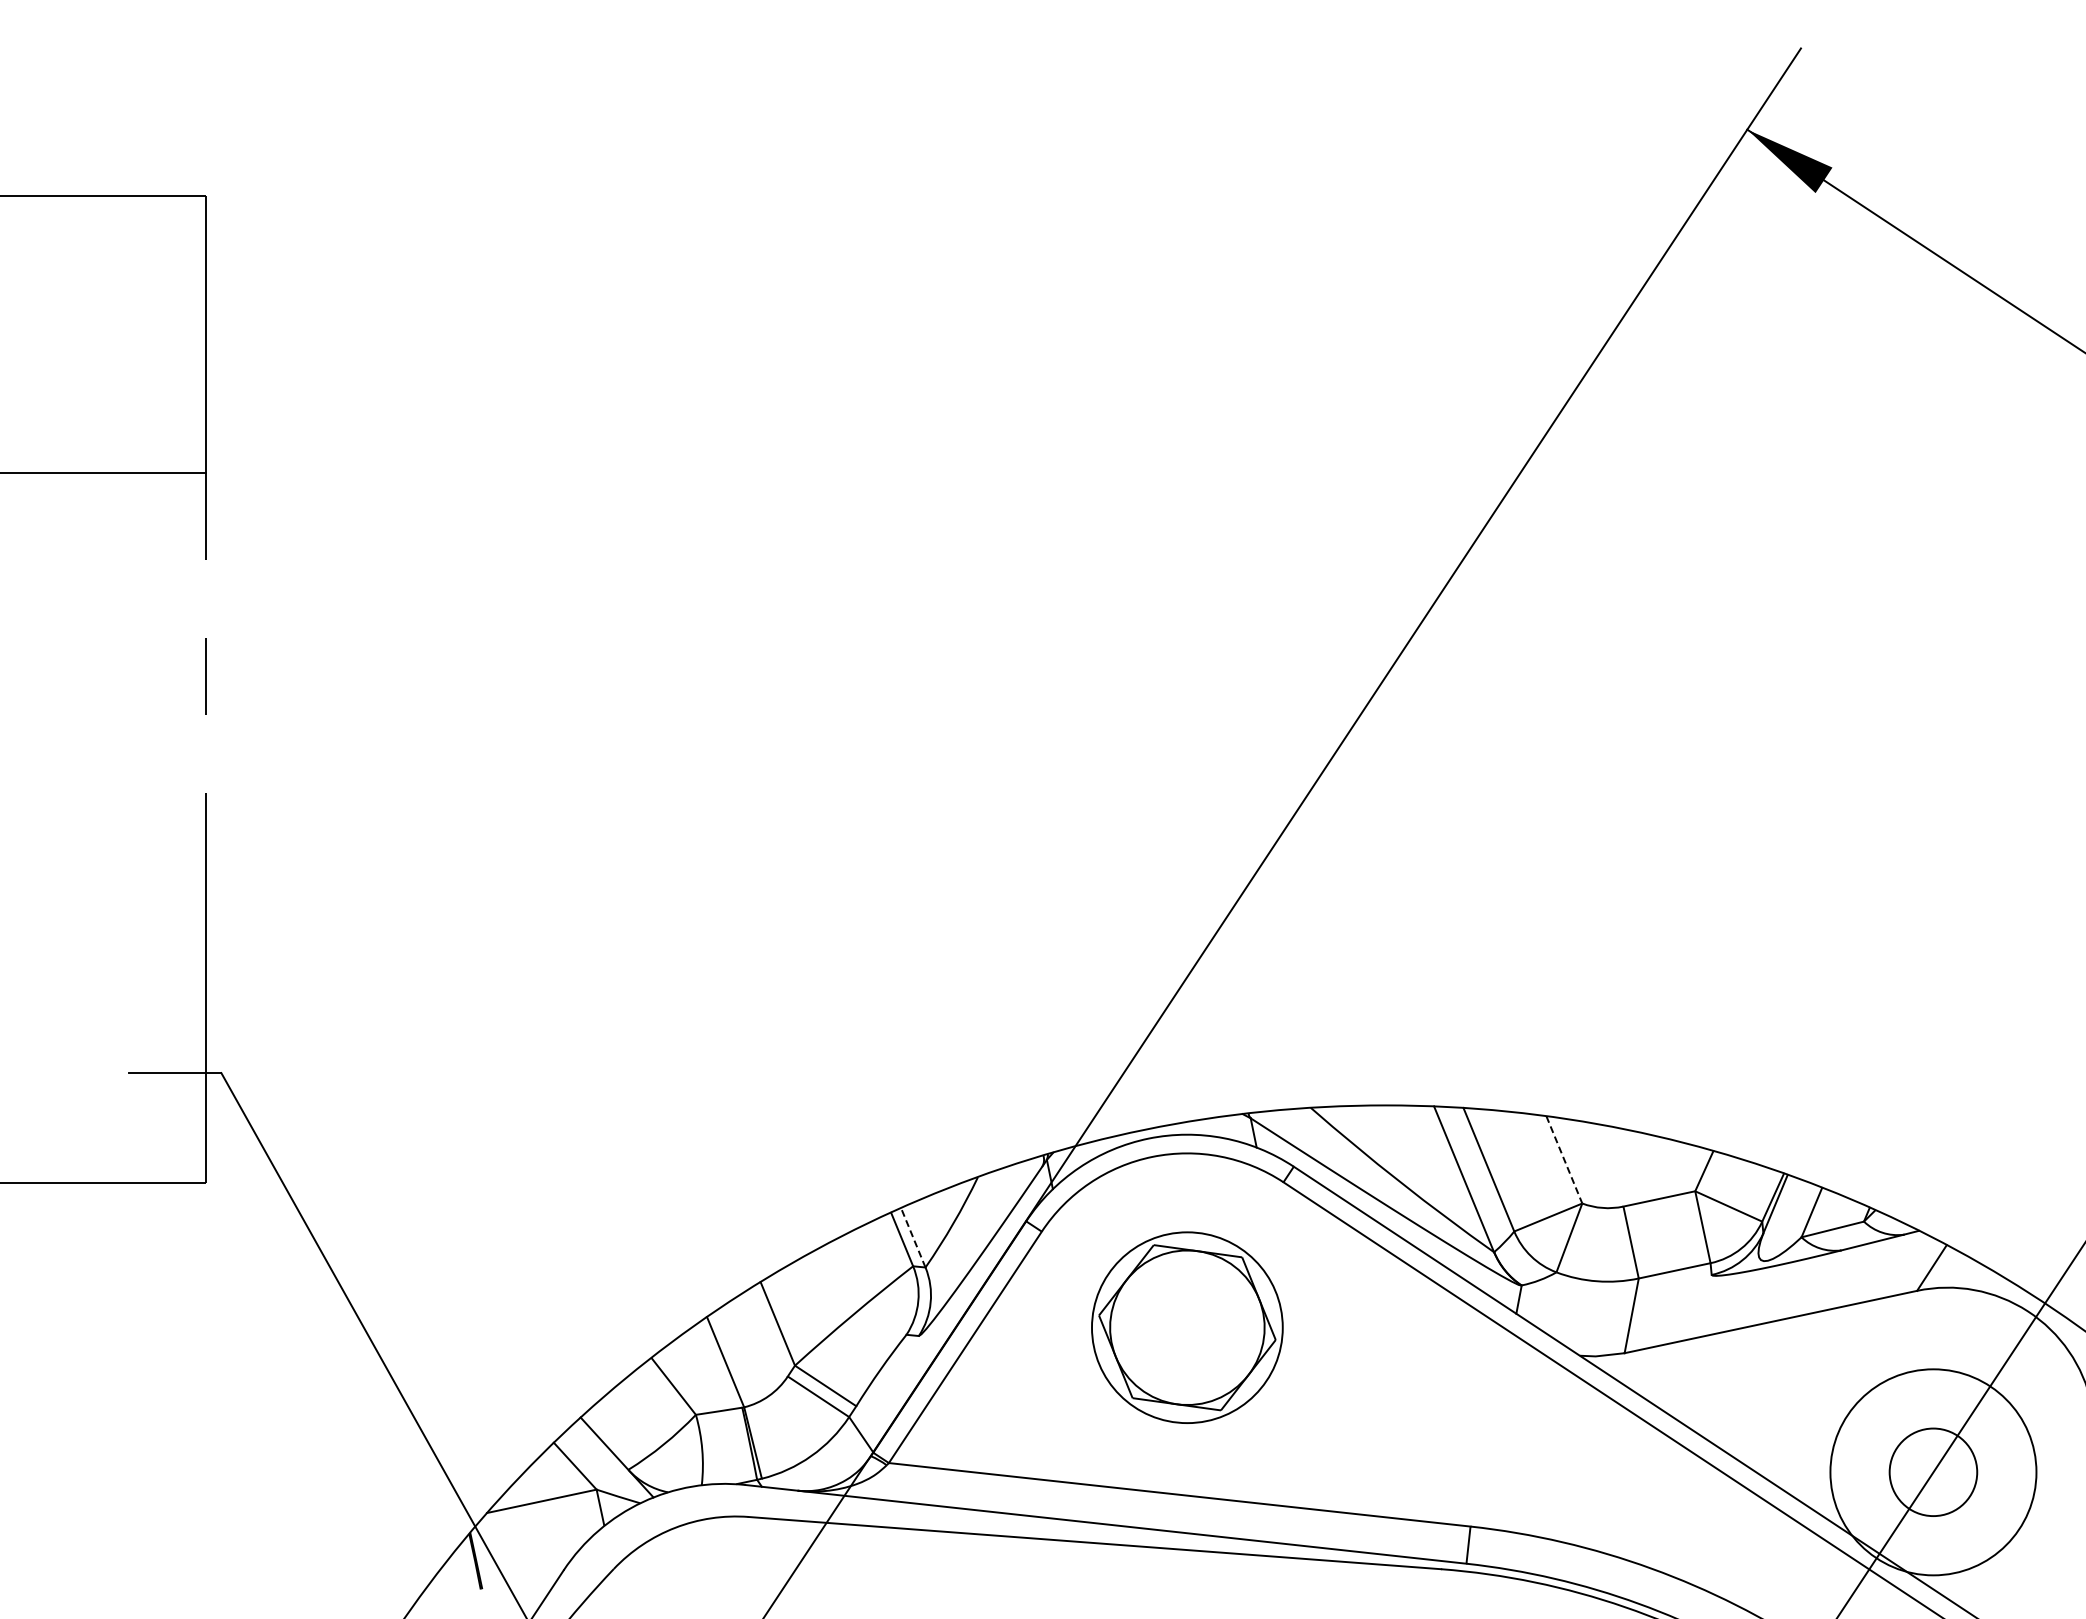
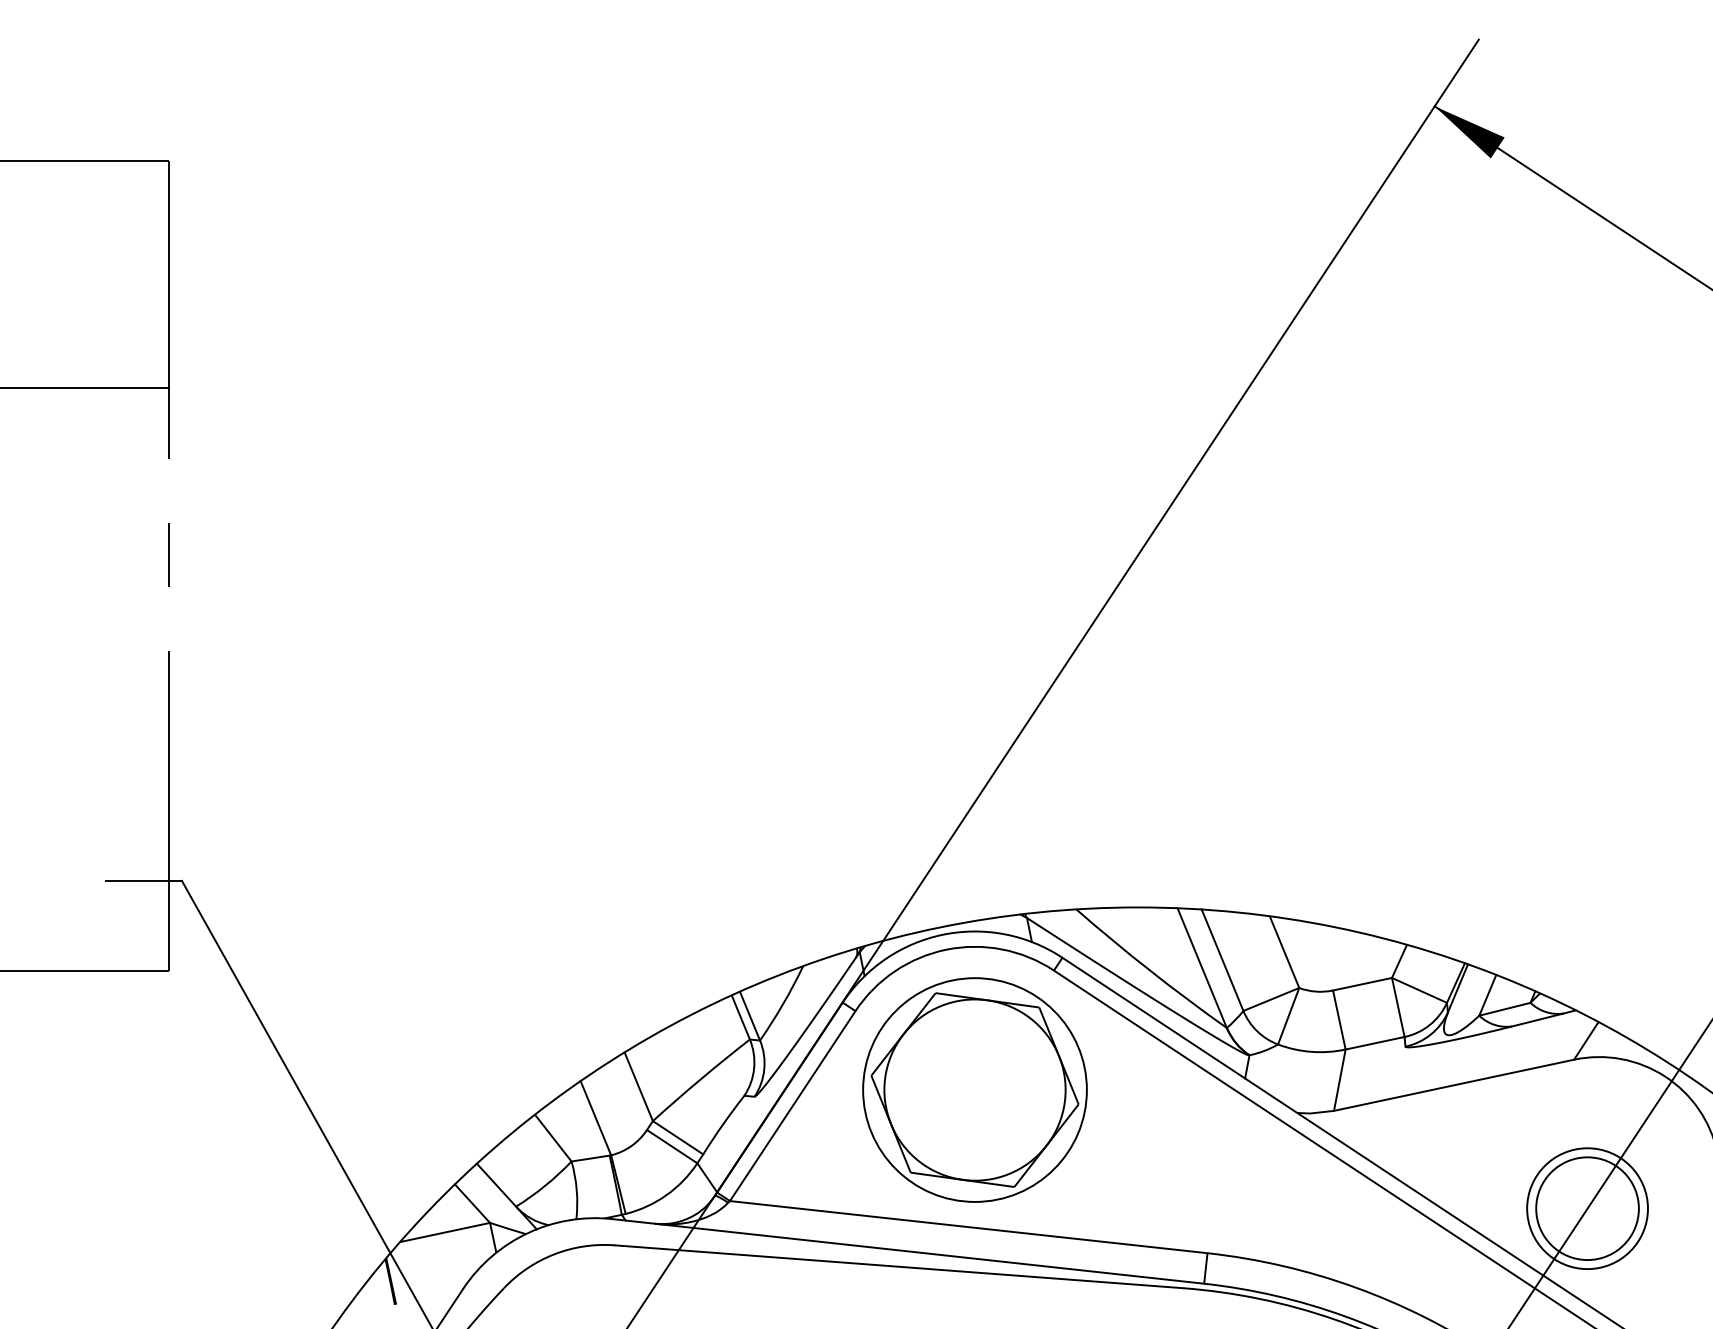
line: (1564, 1160) -> (1284, 952), dashed -> solid
line: (913, 1237) -> (750, 1015), dashed -> solid
part: (1187, 1327) -> (975, 1089), size x1.43
circle: (1933, 1471) -> (1587, 1208), size x0.71
circle: (1933, 1471) -> (1587, 1208), size x1.43

